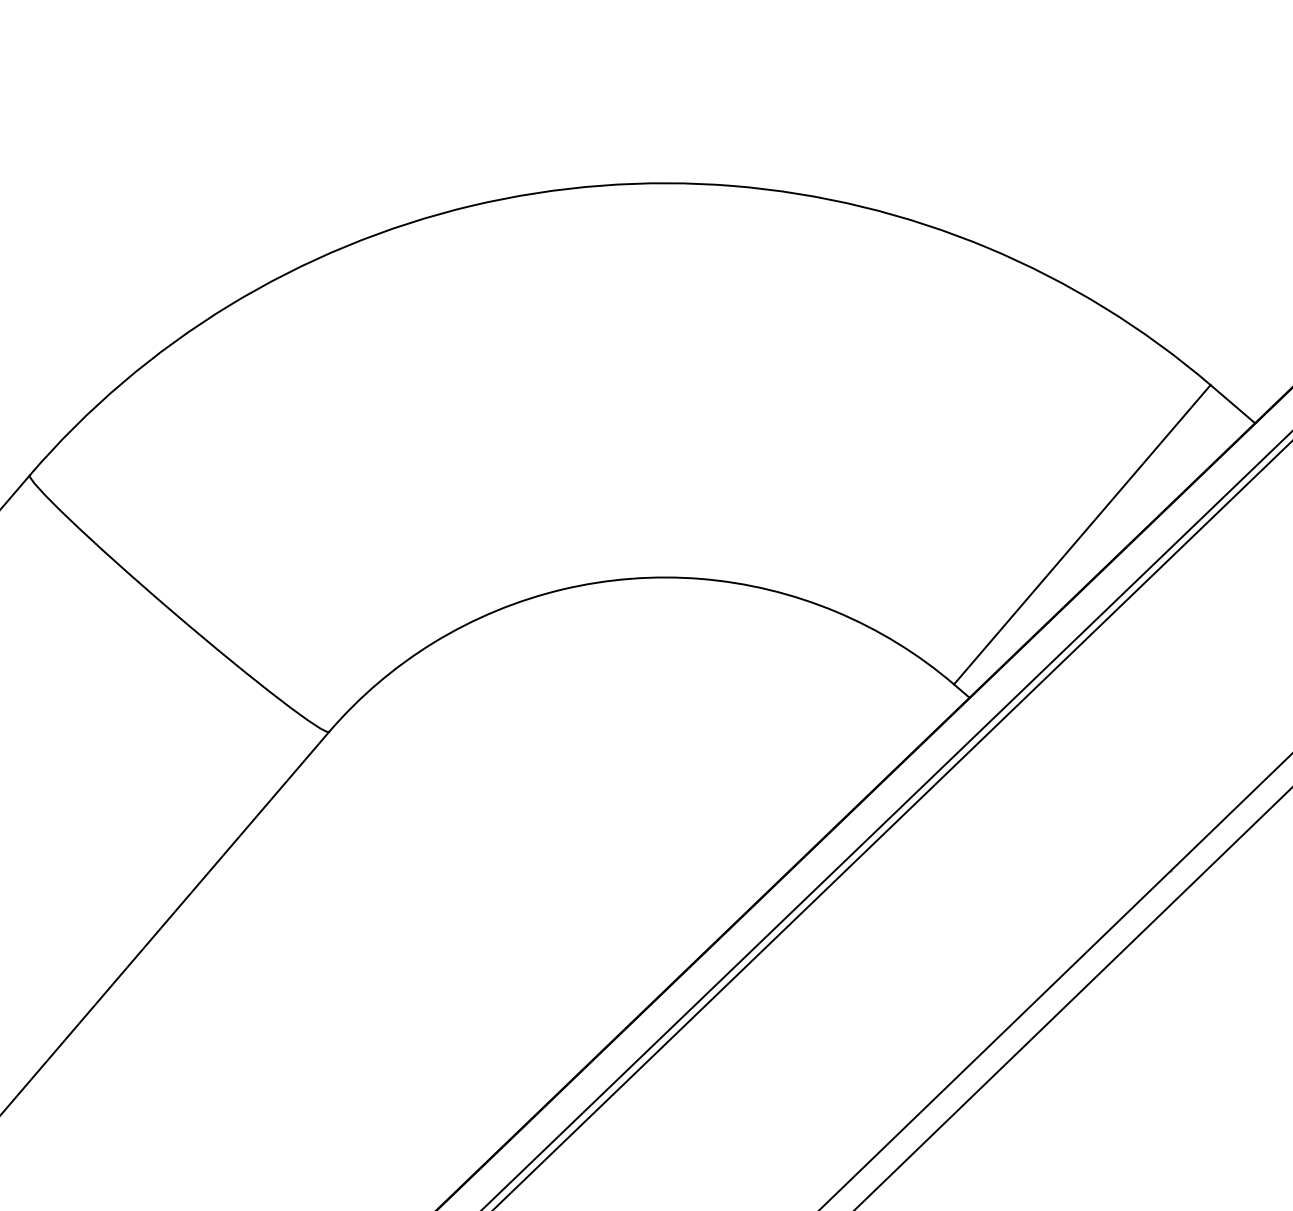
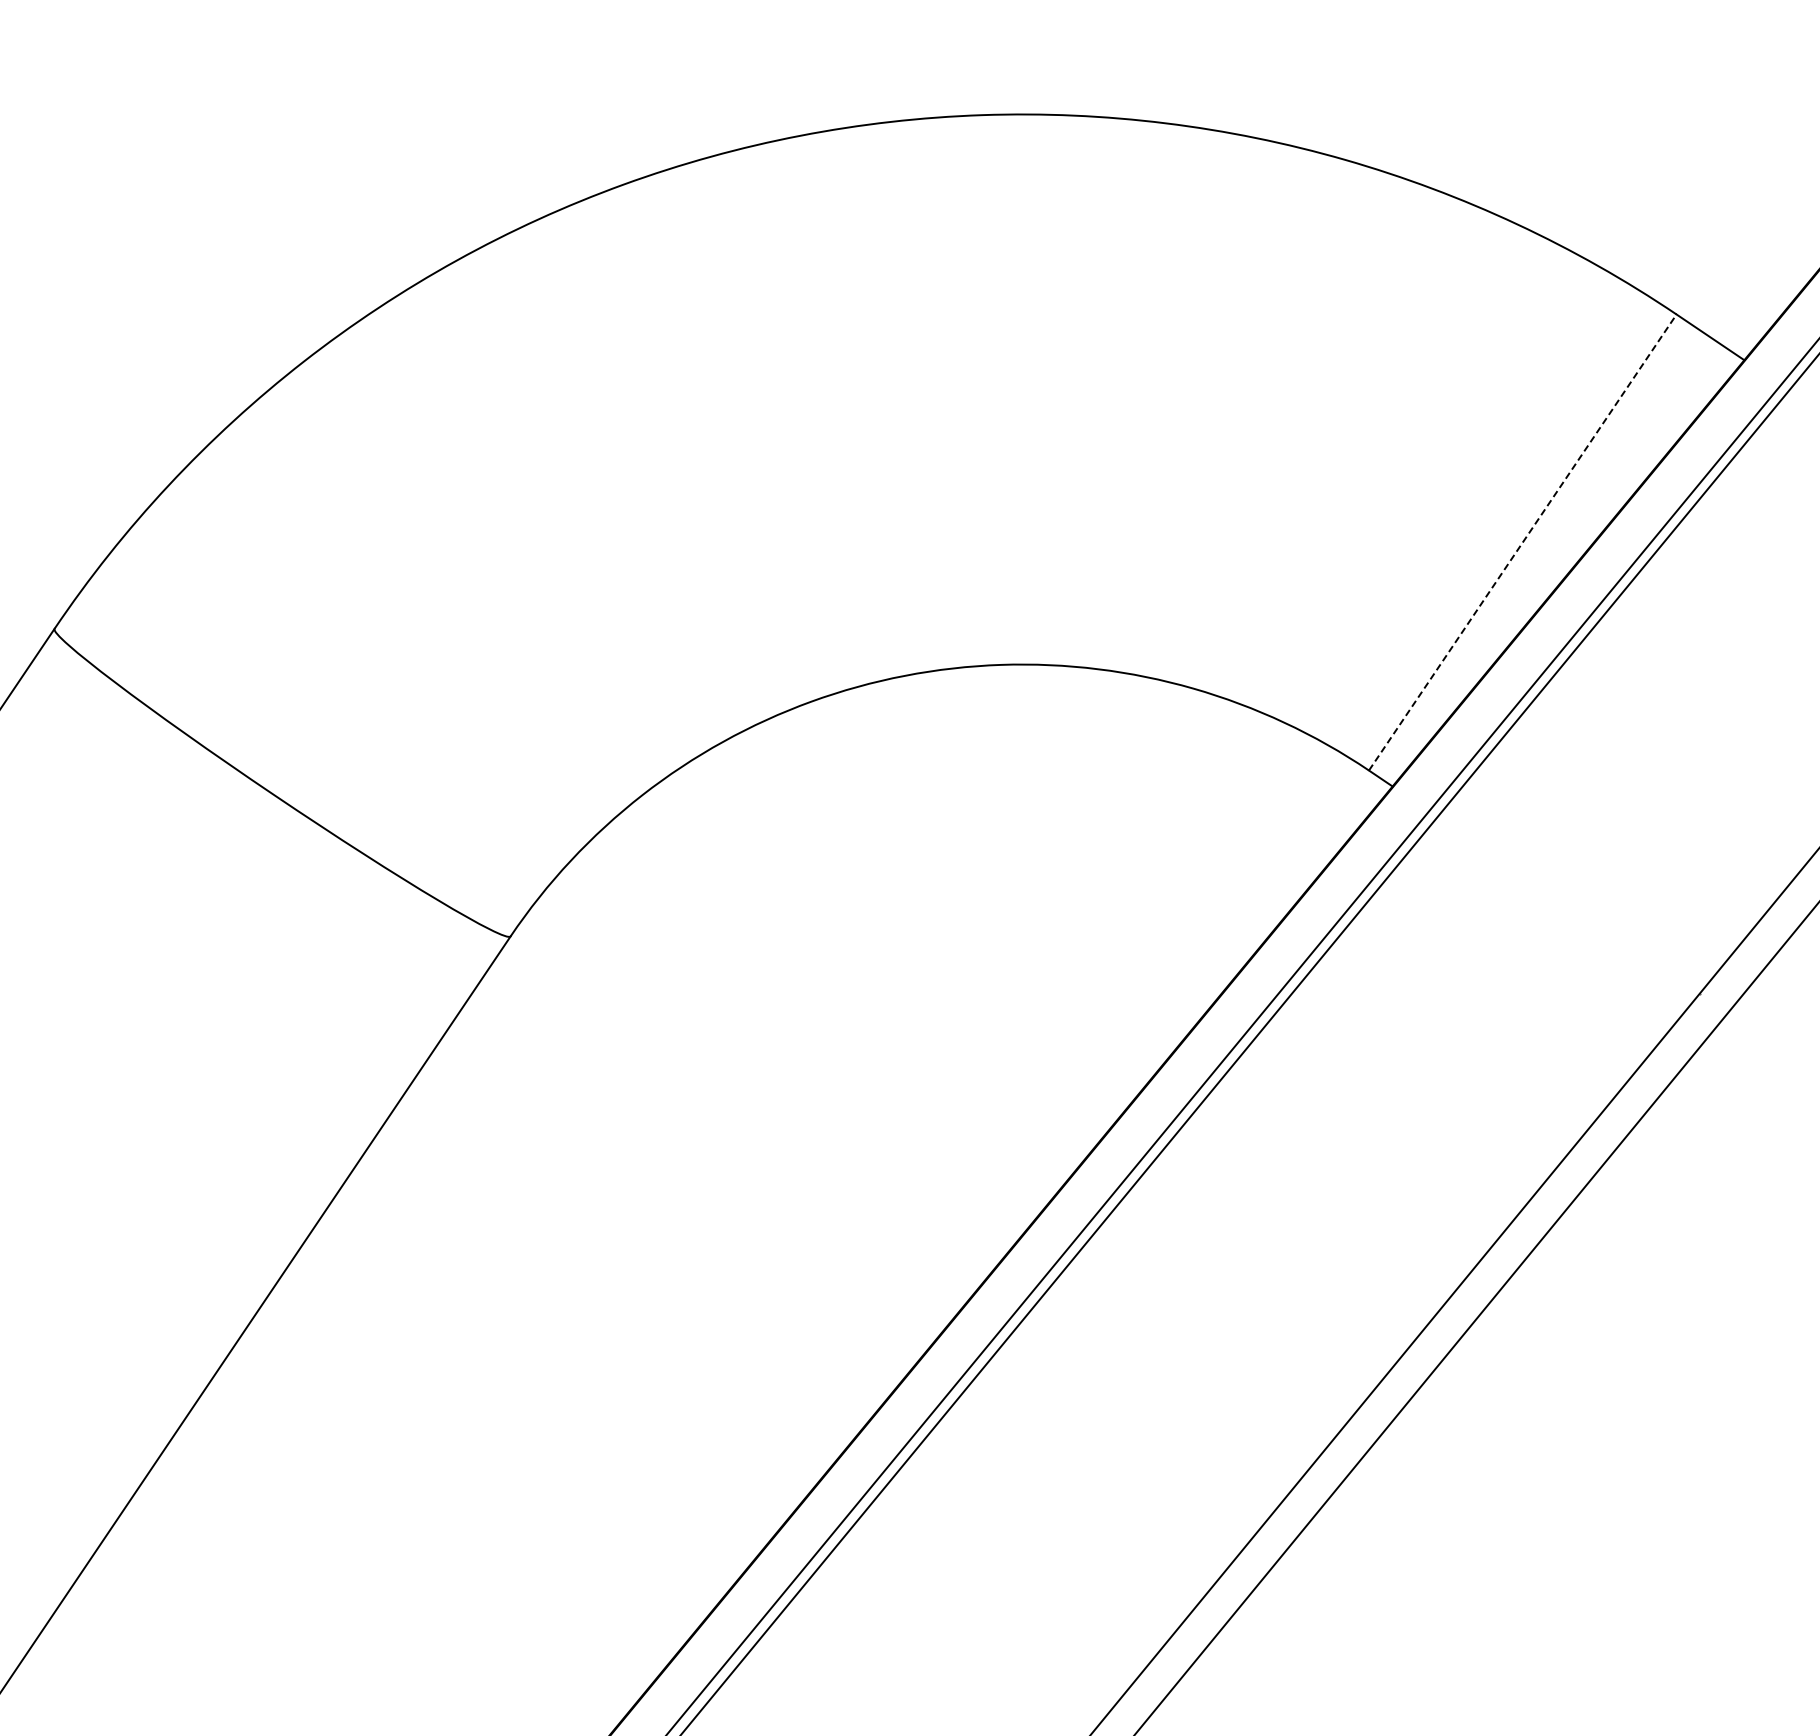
line: (1082, 534) -> (1523, 542), solid -> dashed

